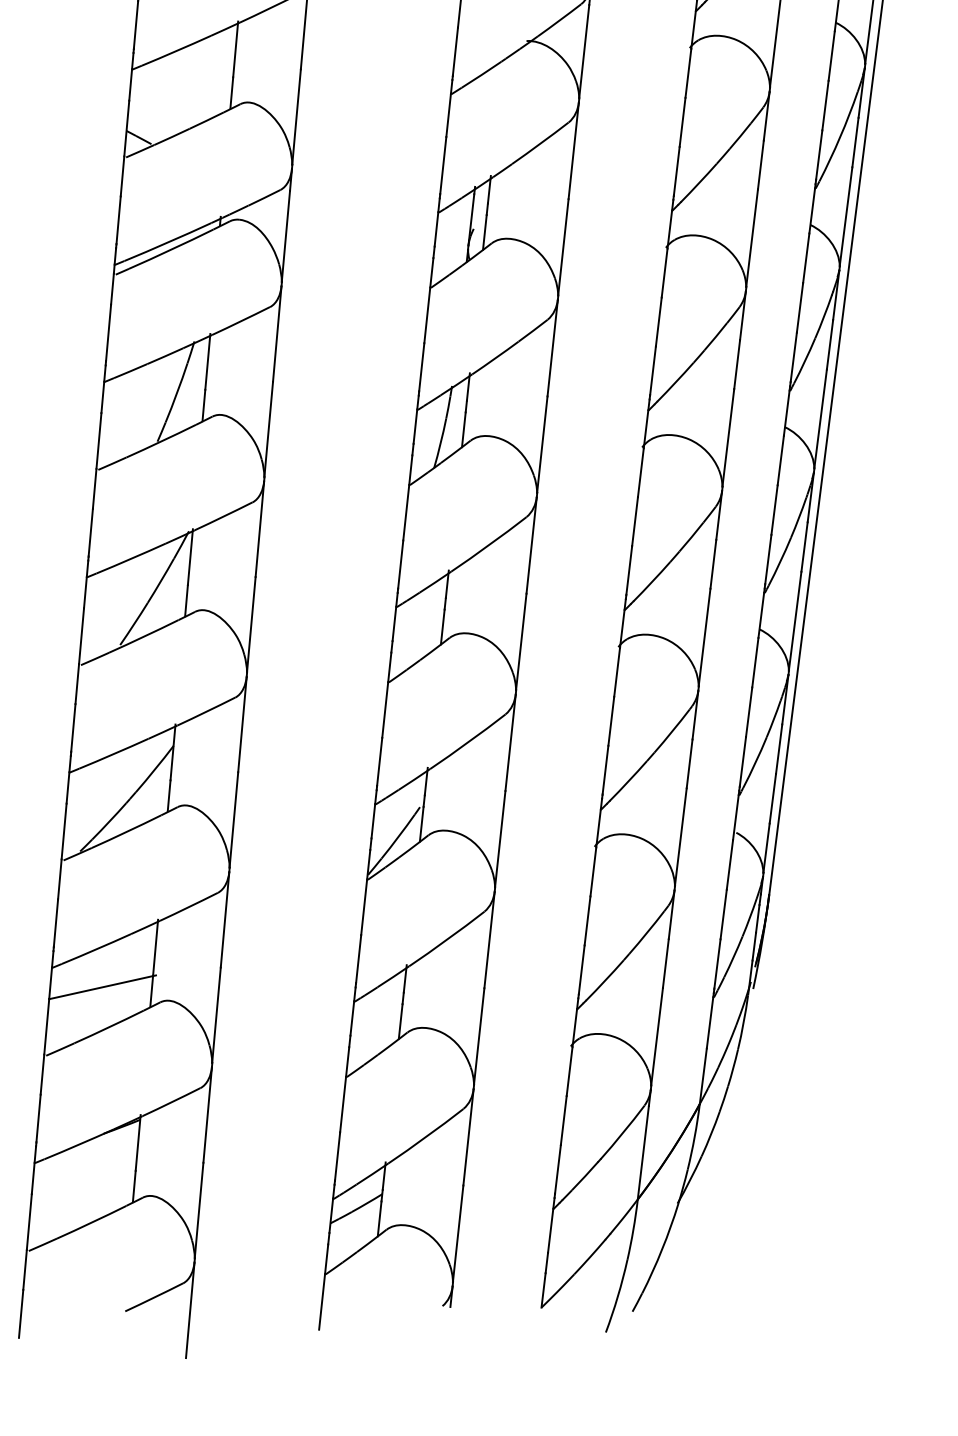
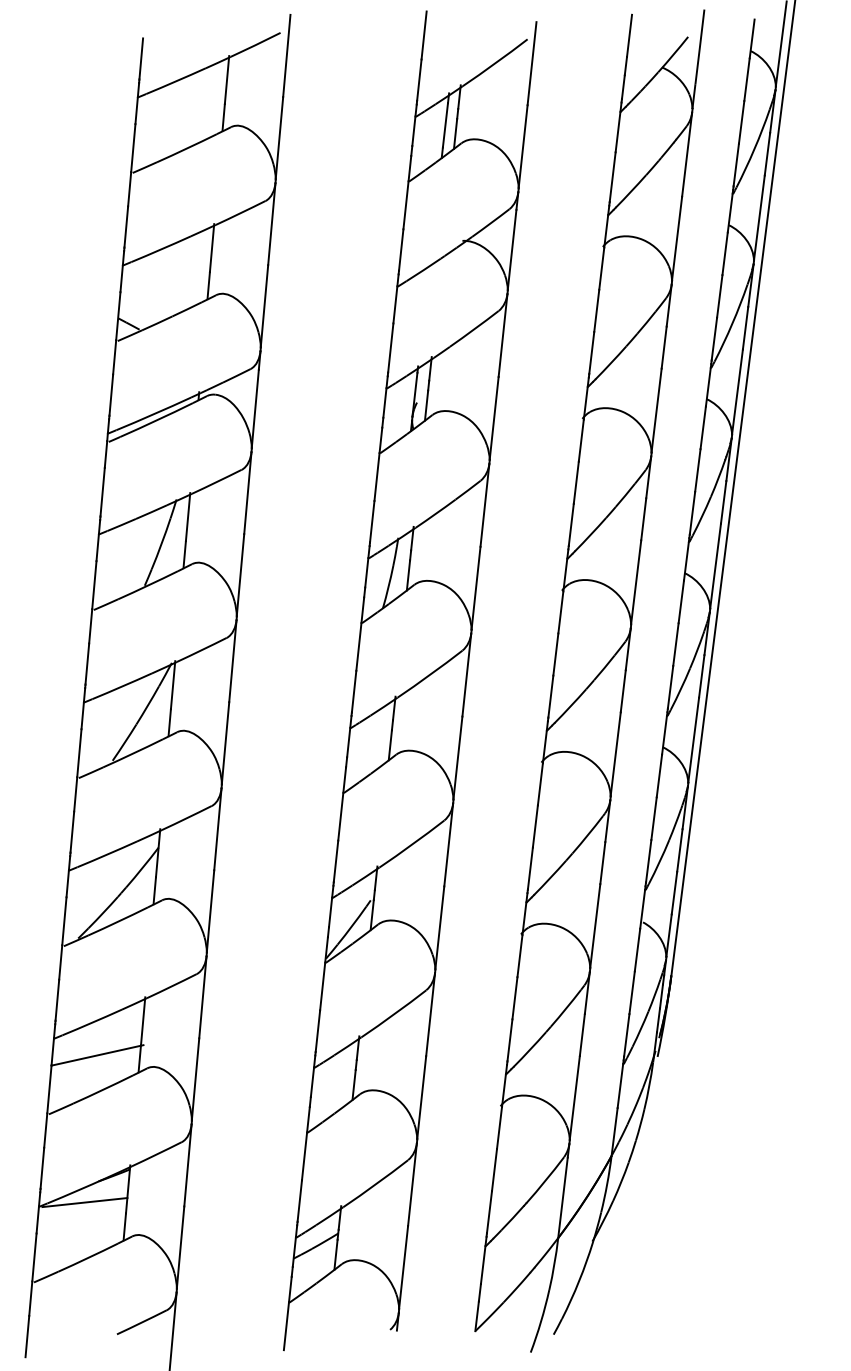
line: (87, 1158) -> (84, 1202), added

